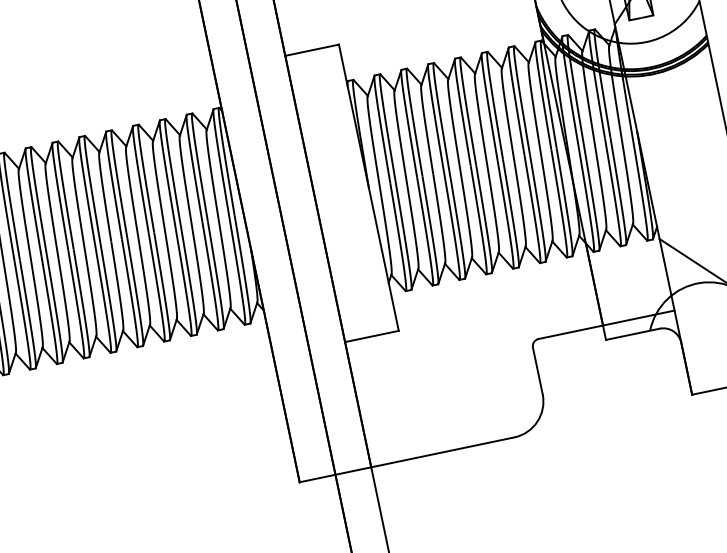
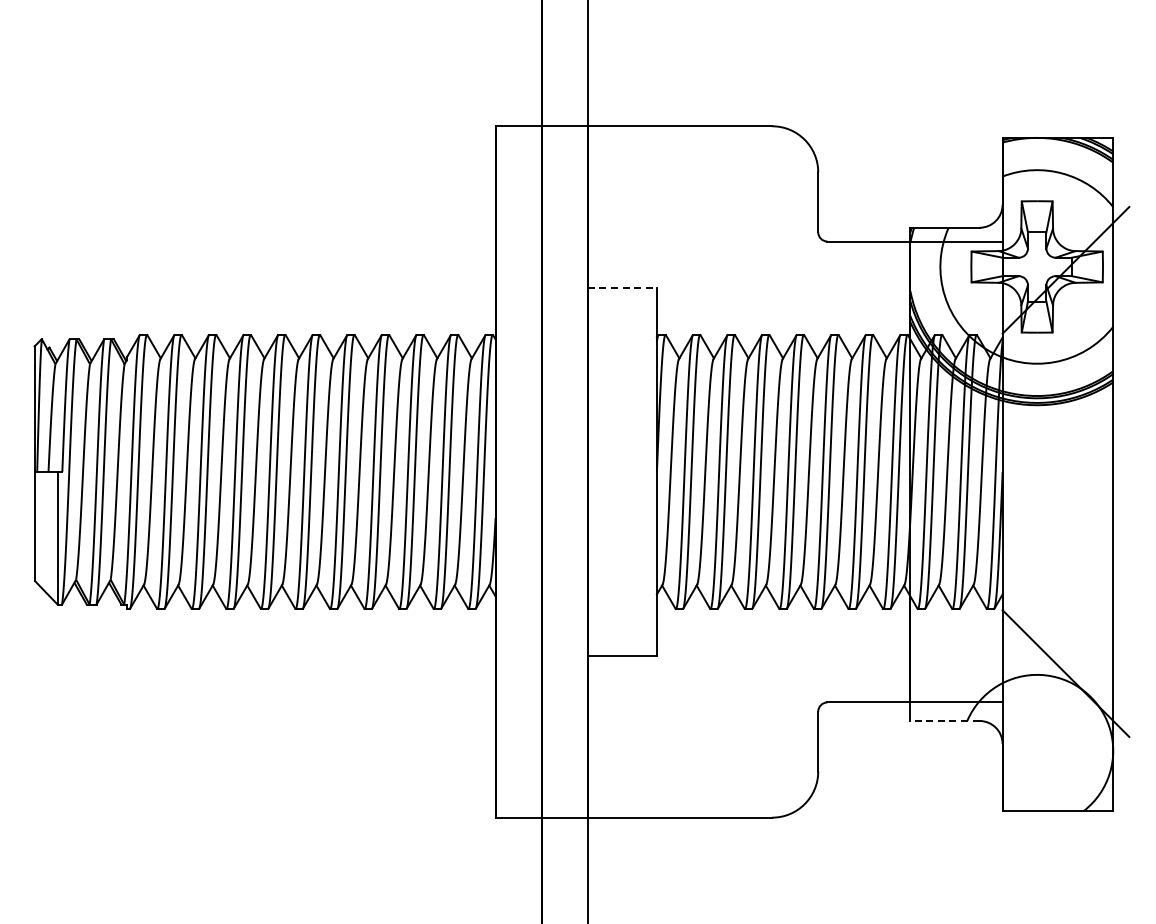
line: (312, 50) -> (622, 287), solid -> dashed
line: (633, 333) -> (945, 720), solid -> dashed

